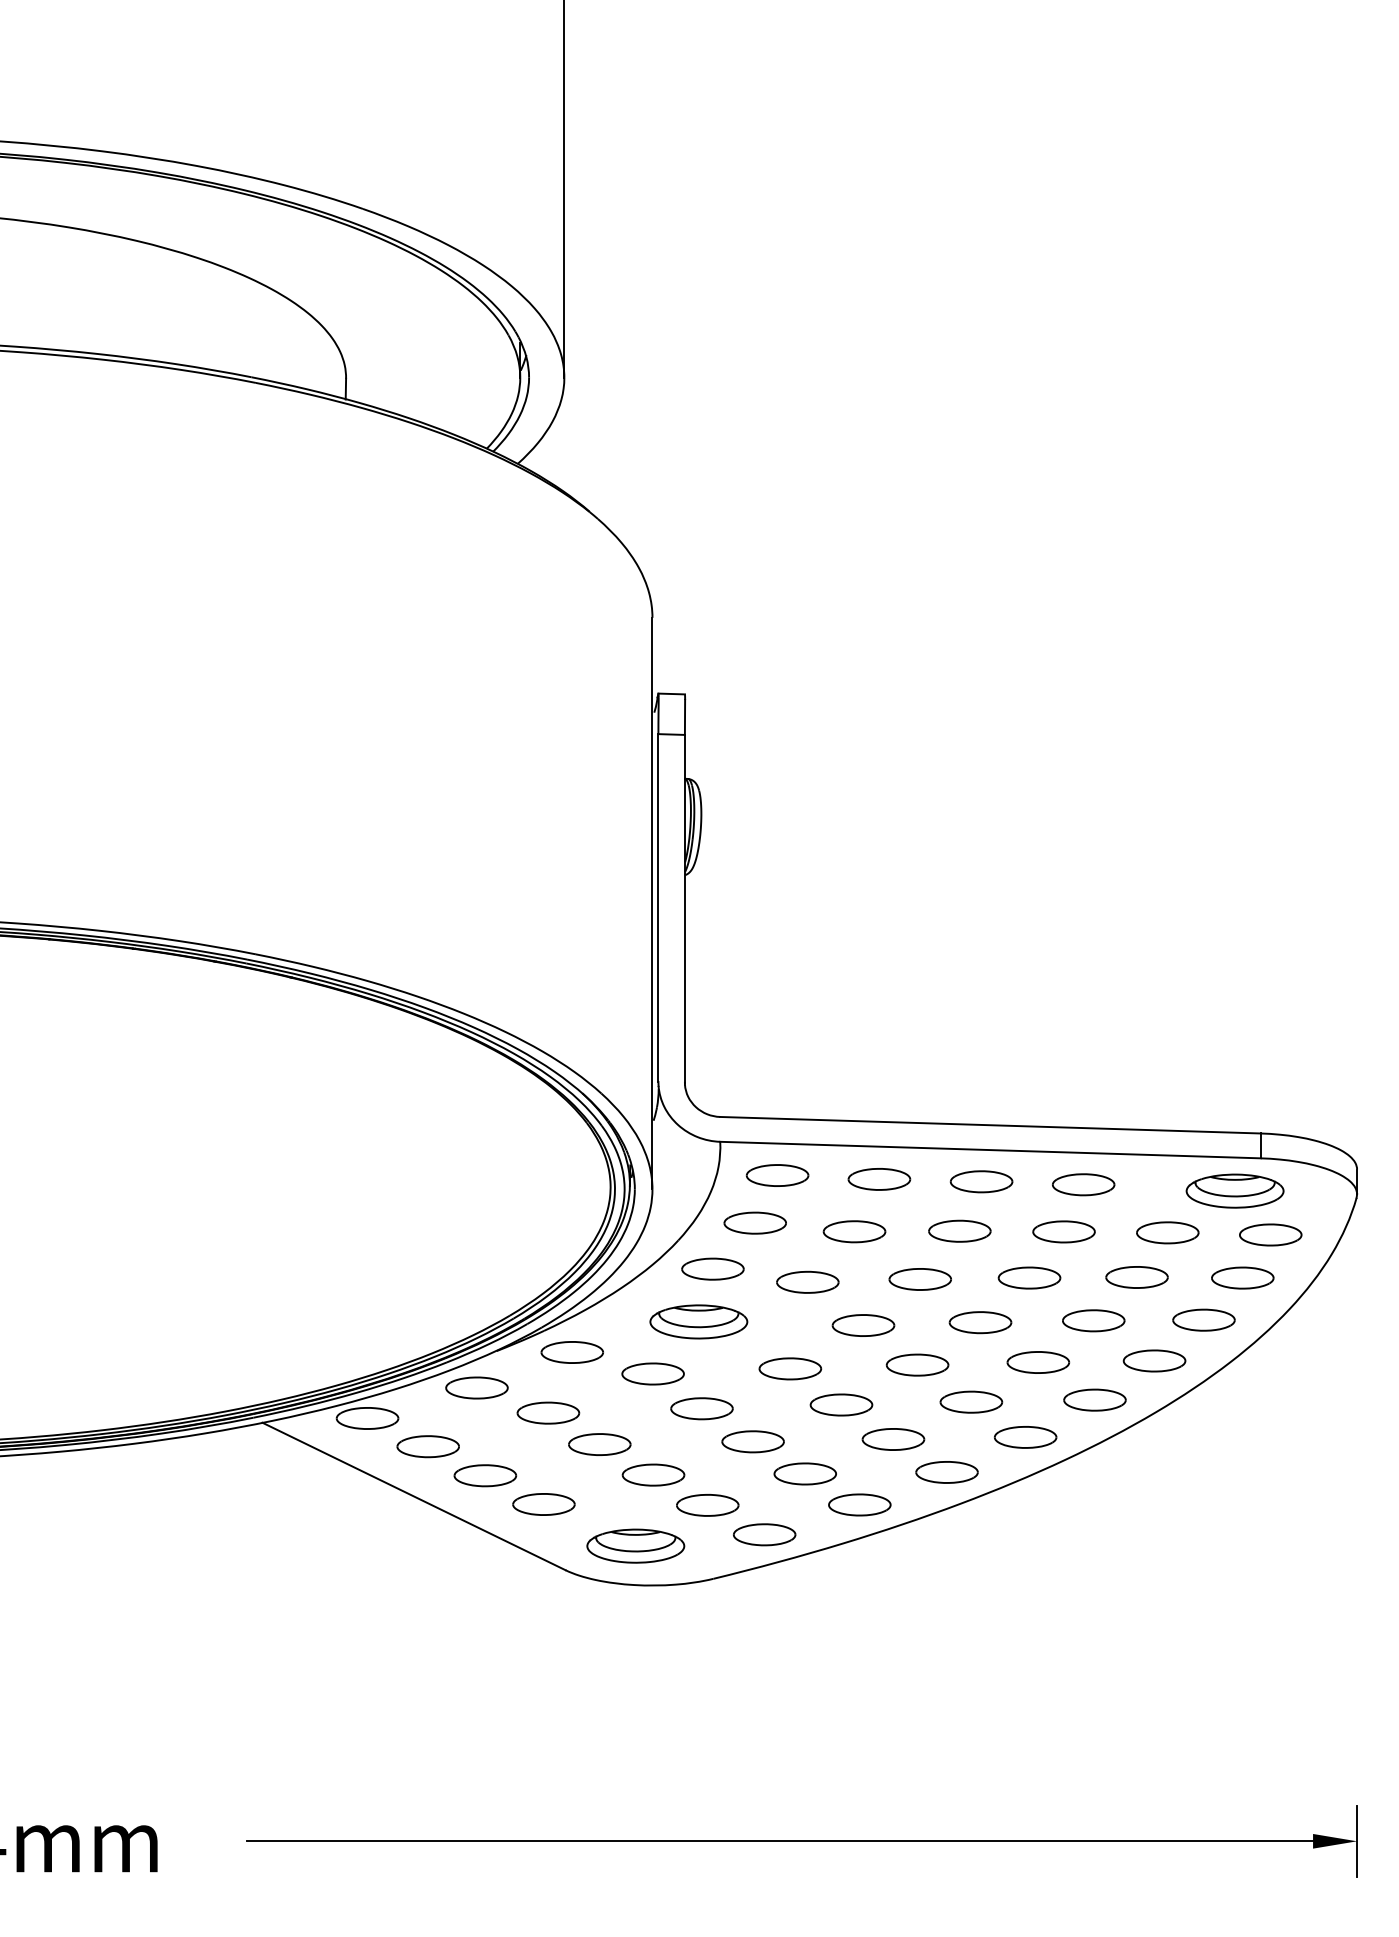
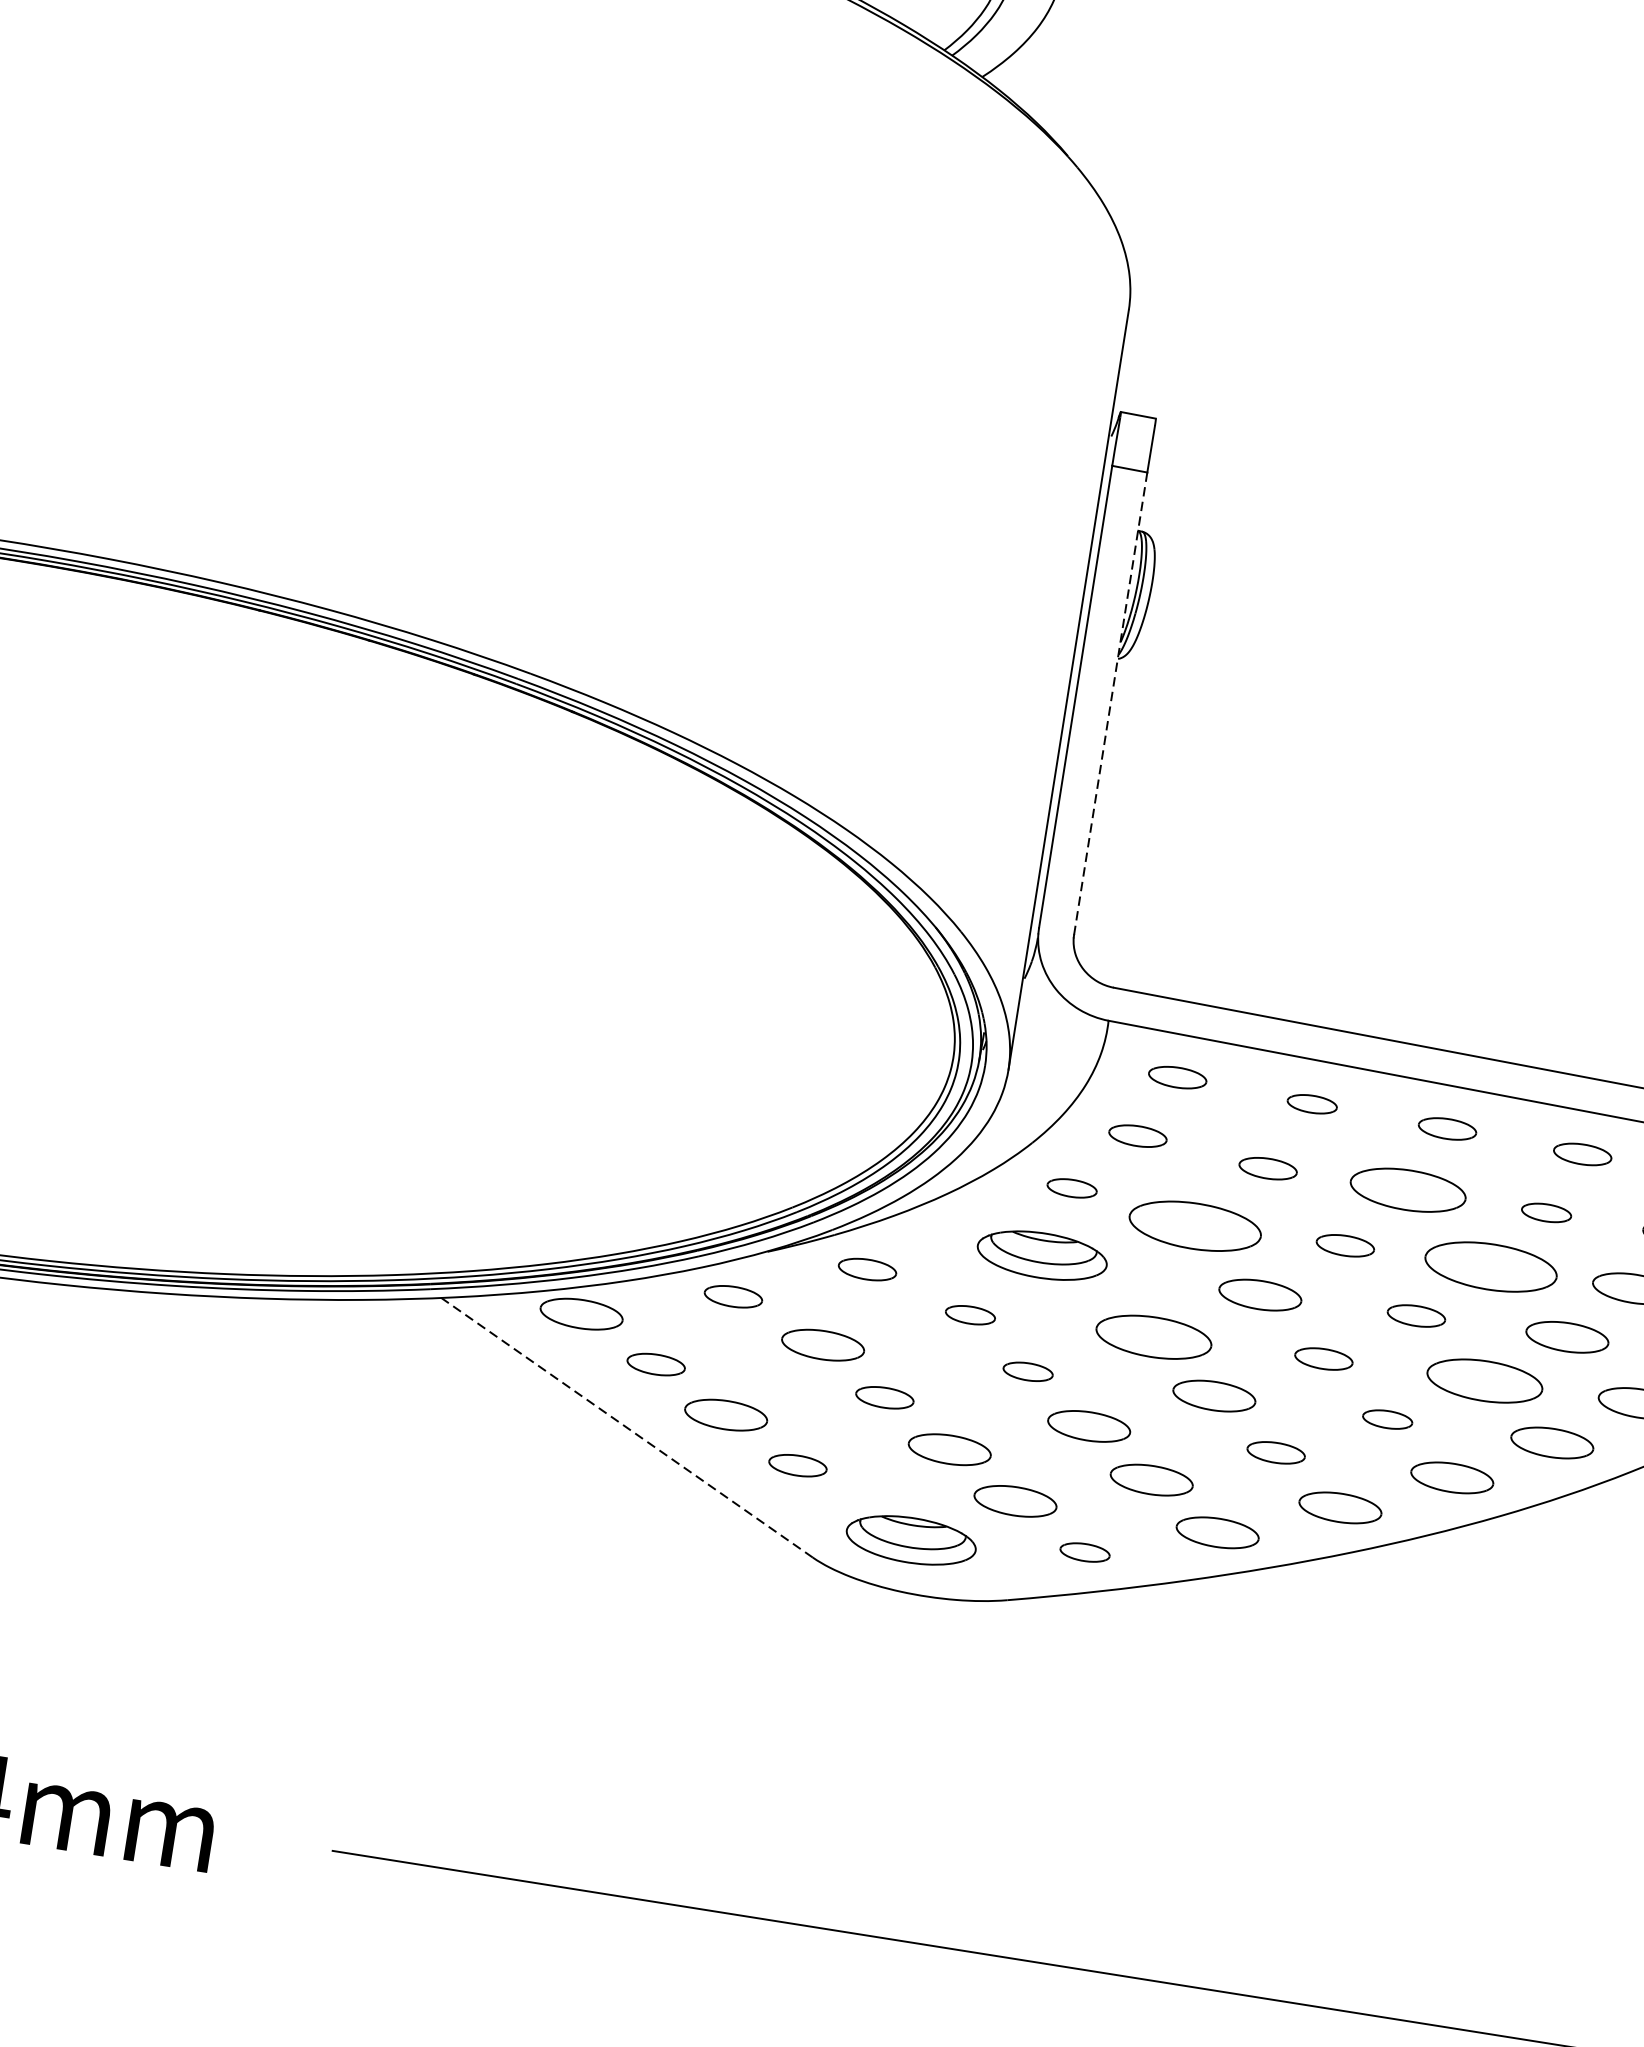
line: (684, 908) -> (1110, 703), solid -> dashed
part: (777, 1175) -> (1177, 1077), size x0.7
part: (879, 1179) -> (1312, 1104), size x0.6
part: (981, 1181) -> (1447, 1128), size x0.7
part: (1083, 1184) -> (1582, 1153), size x0.7
part: (754, 1222) -> (1137, 1135), size x0.7
part: (959, 1230) -> (1407, 1188), size x1.4
part: (854, 1231) -> (1268, 1168), size x0.7
part: (1063, 1231) -> (1545, 1212), size x0.6
part: (712, 1268) -> (1071, 1187), size x0.6
part: (1029, 1277) -> (1491, 1266), size x1.6
part: (919, 1279) -> (1344, 1245), size x0.7
part: (807, 1281) -> (1195, 1224), size x1.6
part: (980, 1322) -> (1416, 1315), size x0.7
part: (571, 1352) -> (866, 1269), size x0.7
part: (1038, 1362) -> (1485, 1381), size x1.4
part: (917, 1364) -> (1323, 1358), size x0.7
part: (790, 1368) -> (1154, 1336), size x1.4
part: (652, 1373) -> (969, 1314), size x0.6
part: (476, 1387) -> (732, 1295), size x0.7
part: (971, 1401) -> (1387, 1418), size x0.6
part: (701, 1408) -> (1027, 1371), size x0.6
part: (893, 1439) -> (1276, 1452), size x0.7
part: (599, 1444) -> (884, 1397), size x0.7
part: (427, 1446) -> (655, 1364), size x0.7
line: (414, 1496) -> (627, 1427), solid -> dashed
part: (543, 1504) -> (797, 1465), size x0.7
part: (764, 1534) -> (1084, 1551), size x0.6

